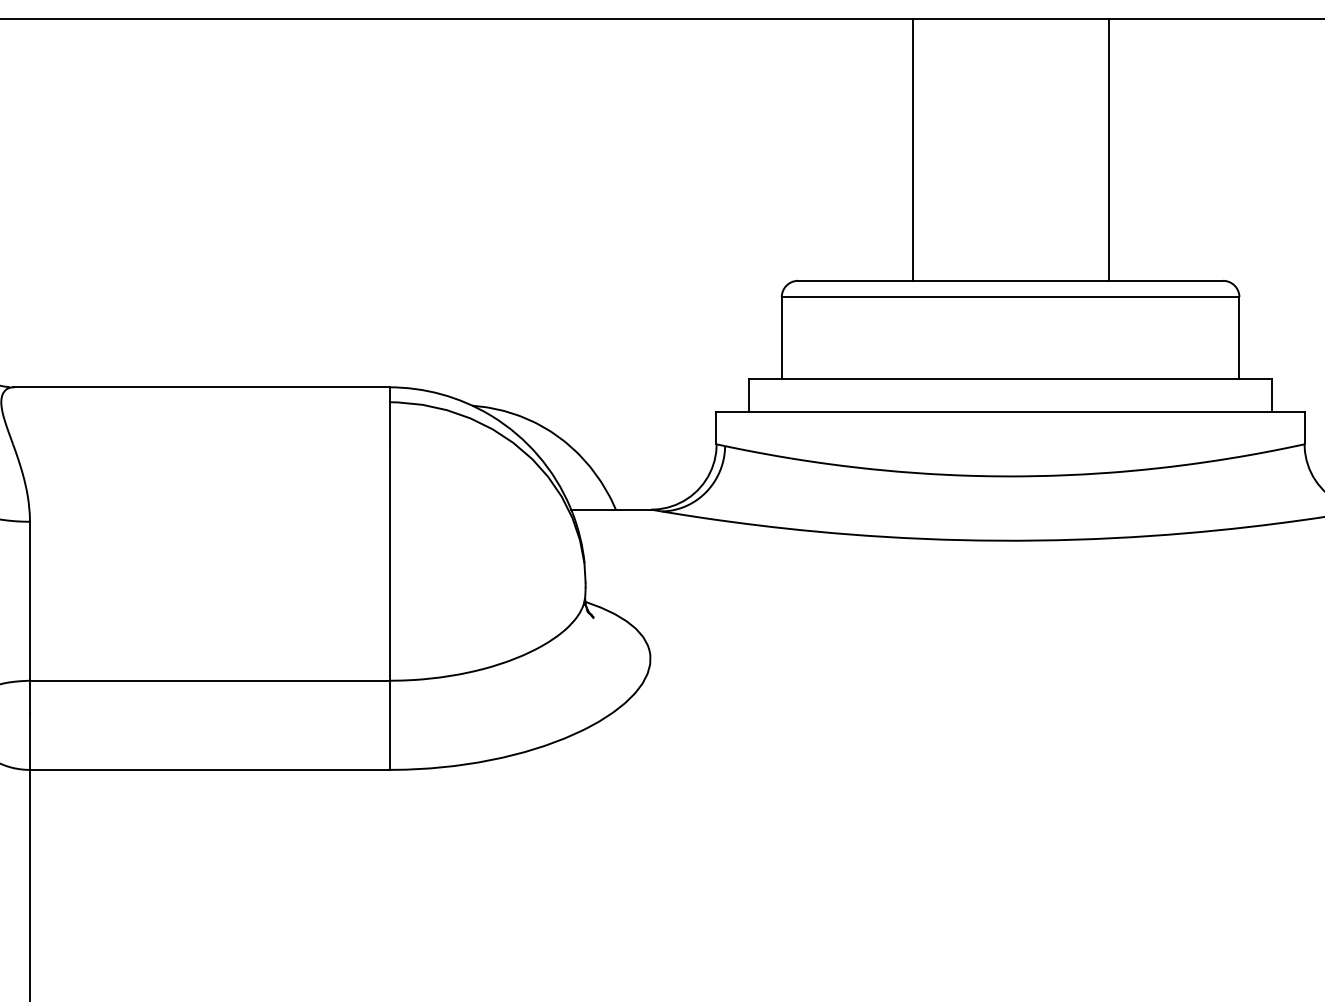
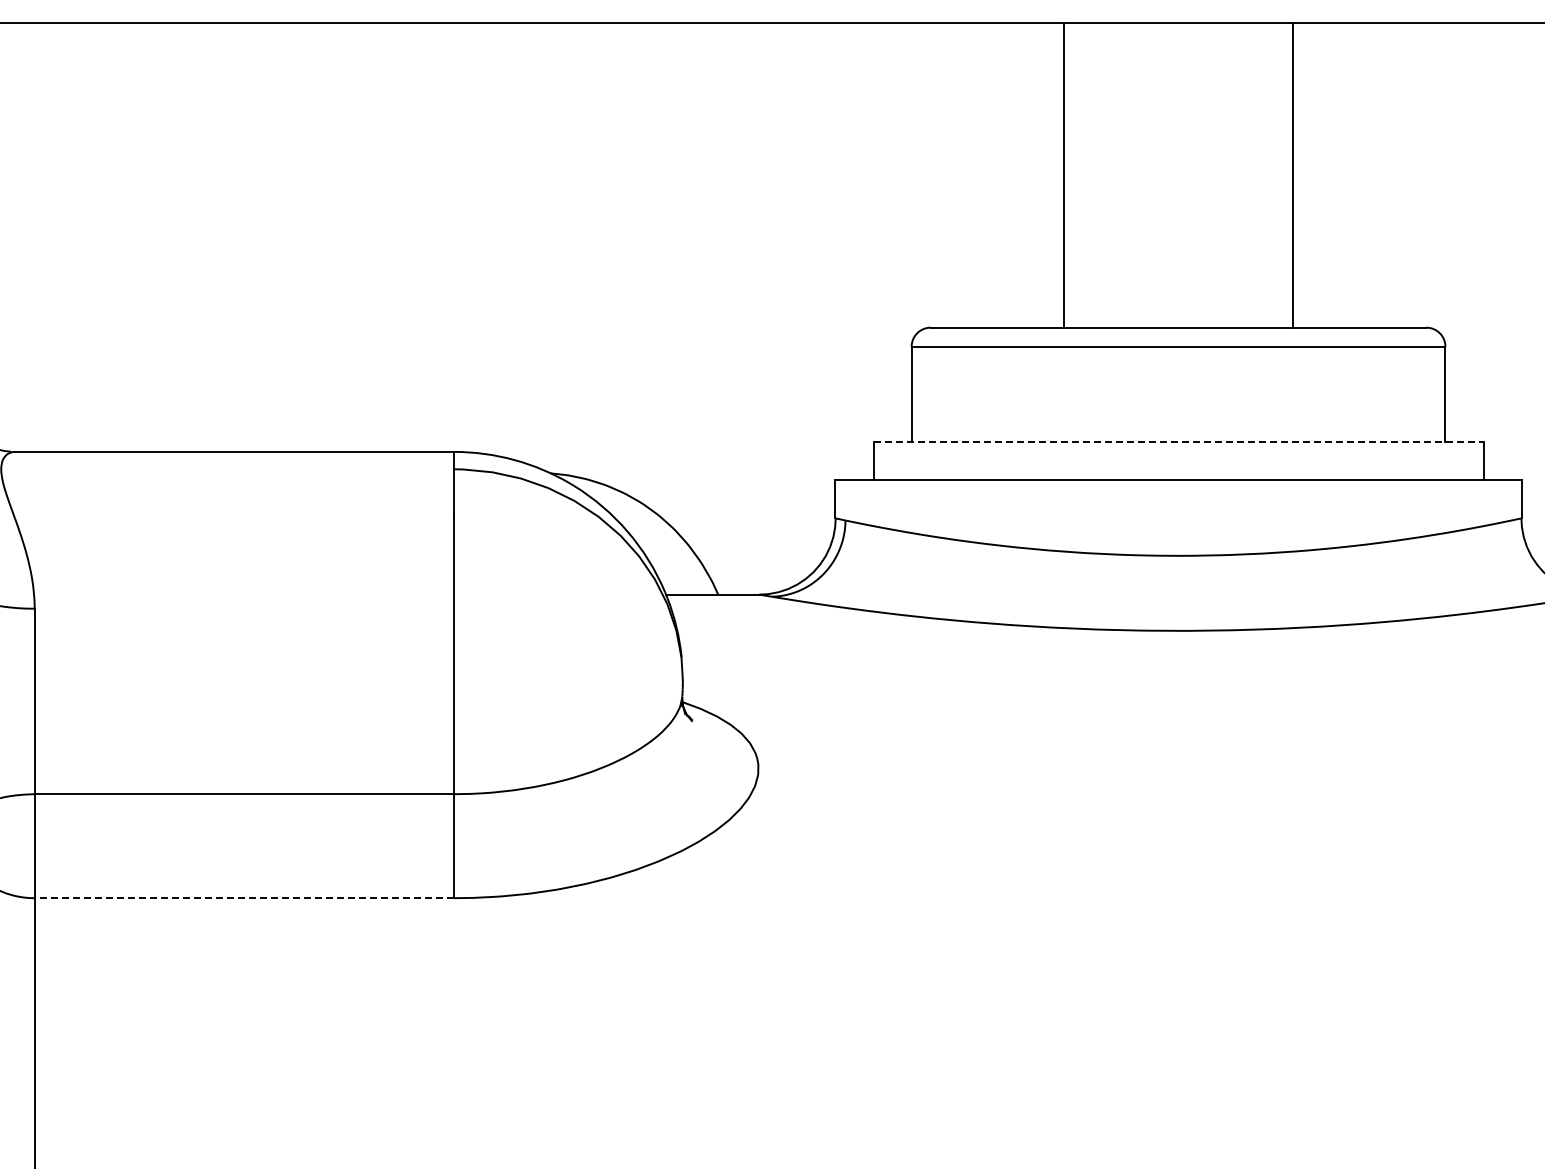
line: (1011, 379) -> (1179, 442), solid -> dashed
line: (209, 770) -> (244, 898), solid -> dashed

